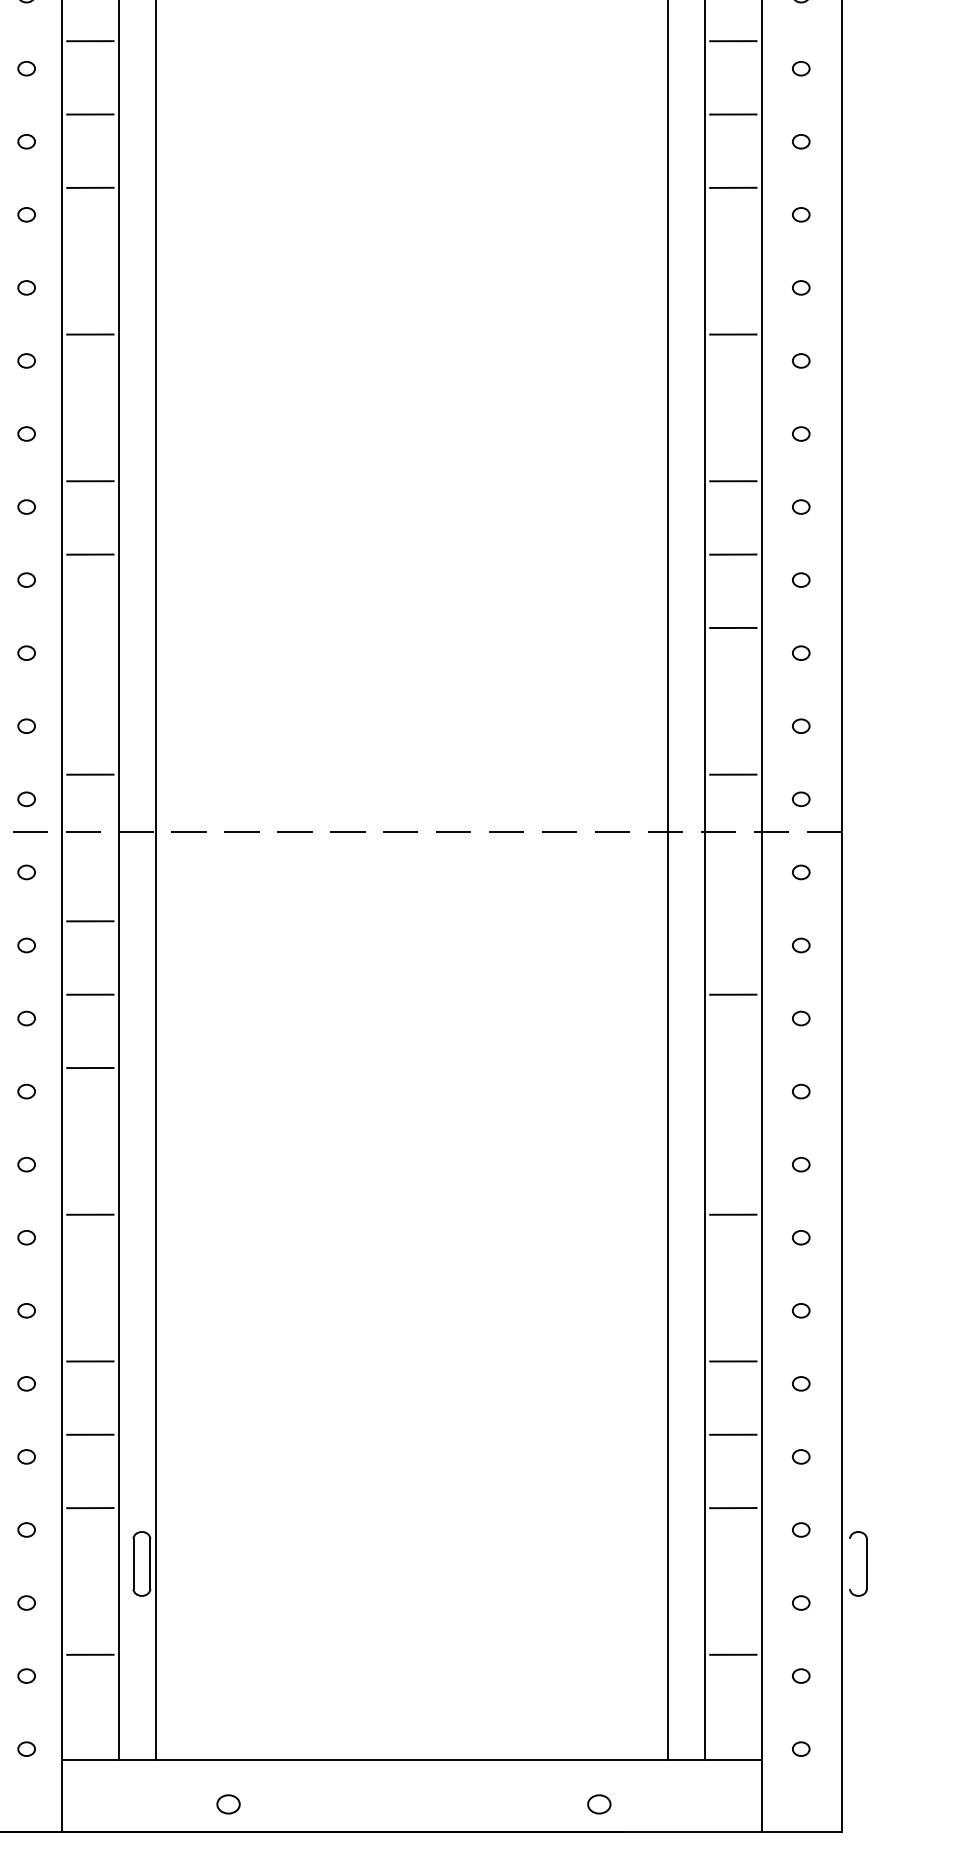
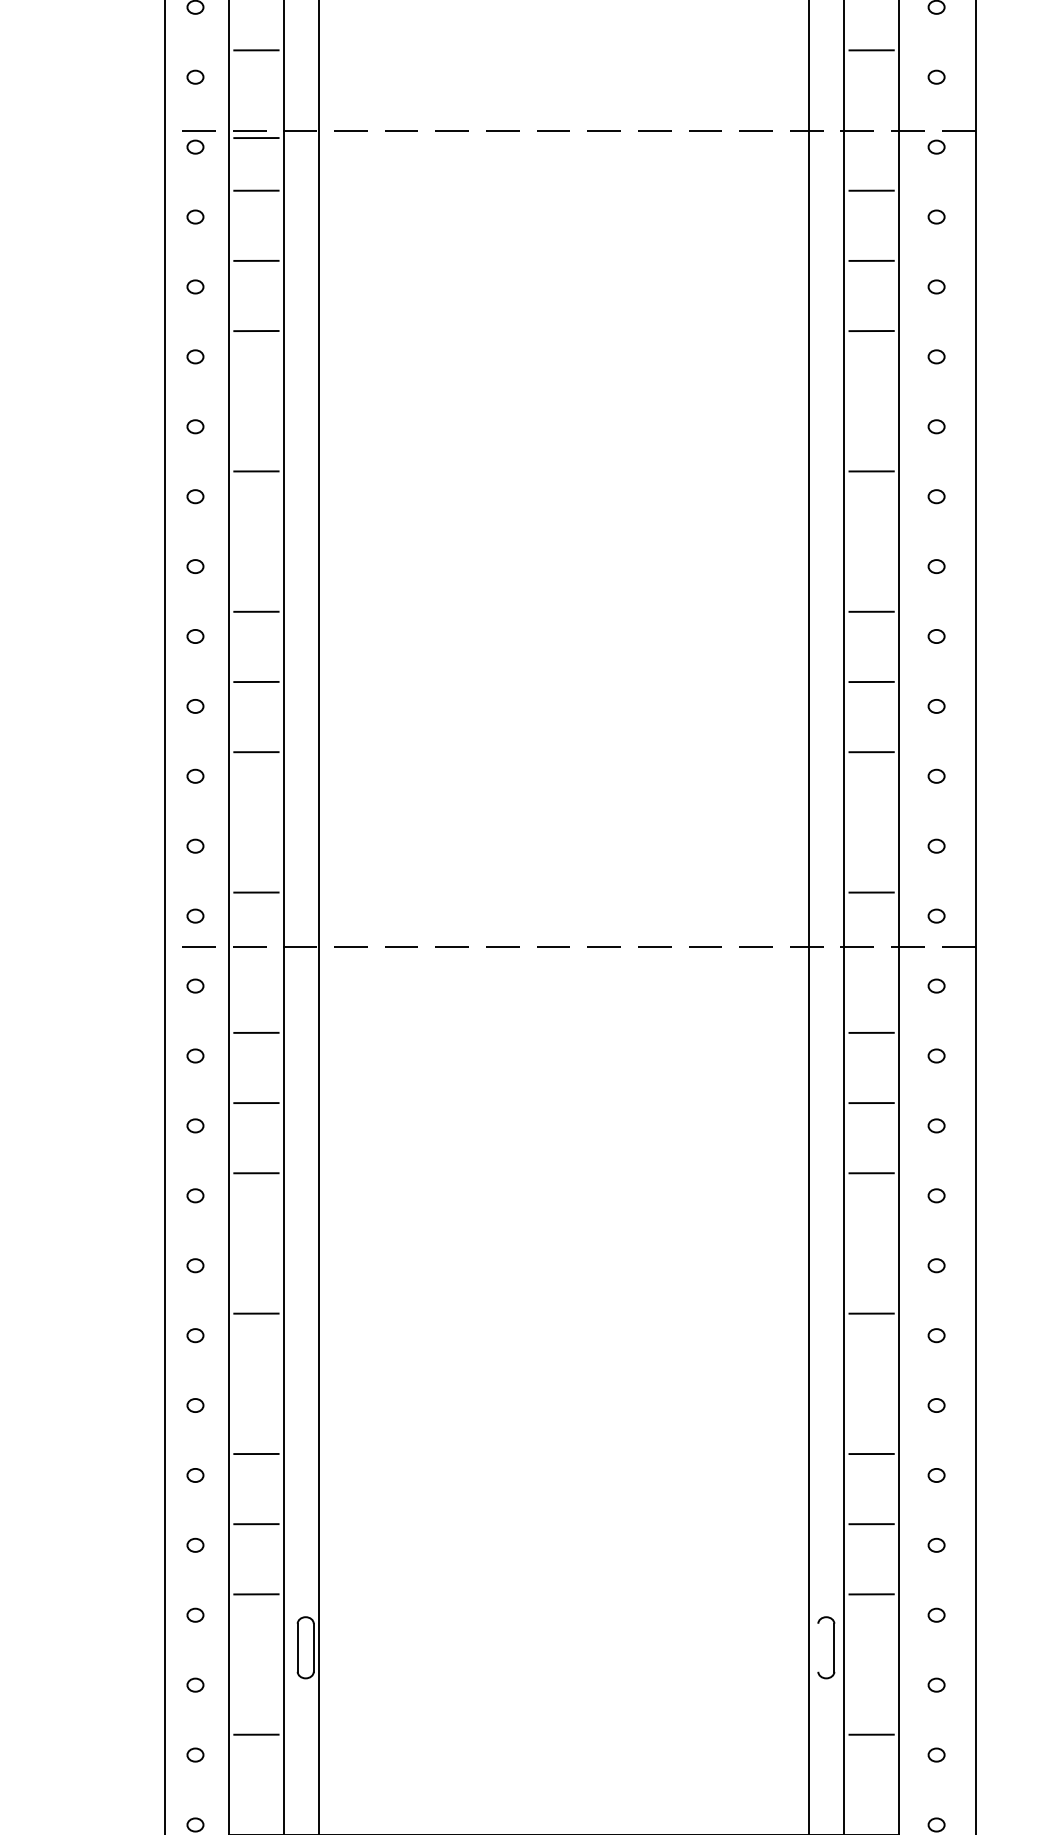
line: (90, 628) -> (256, 752), added
line: (733, 920) -> (871, 1032), added
line: (733, 1068) -> (871, 1173), added
part: (865, 1563) -> (833, 1647), moved

